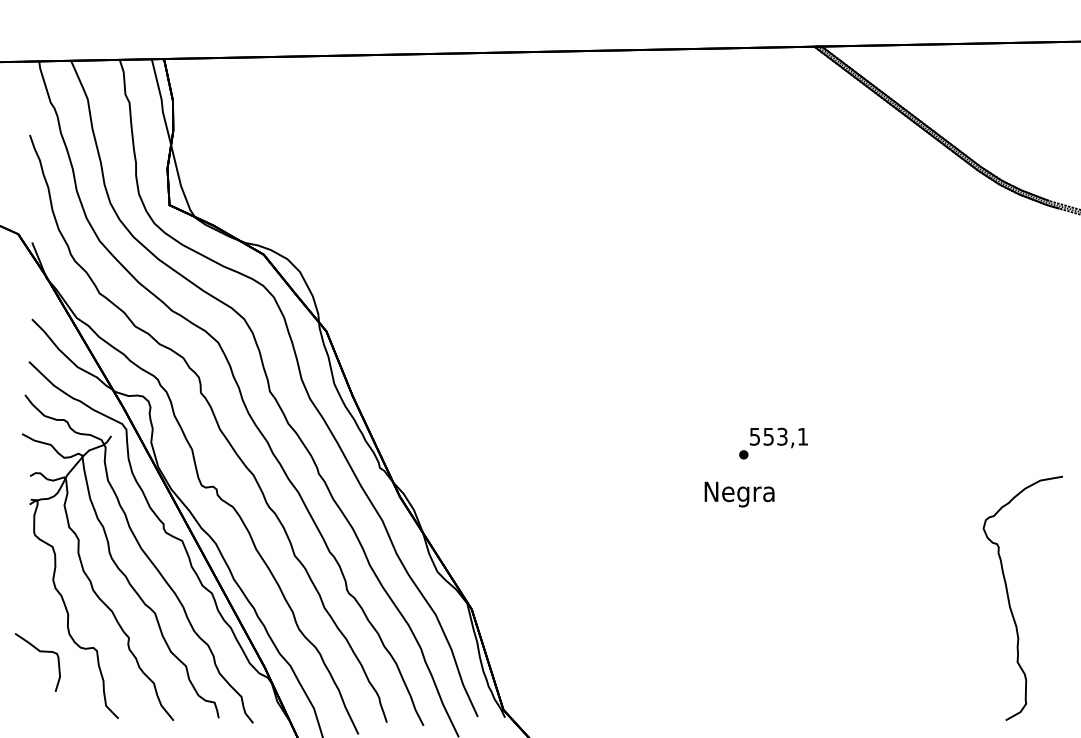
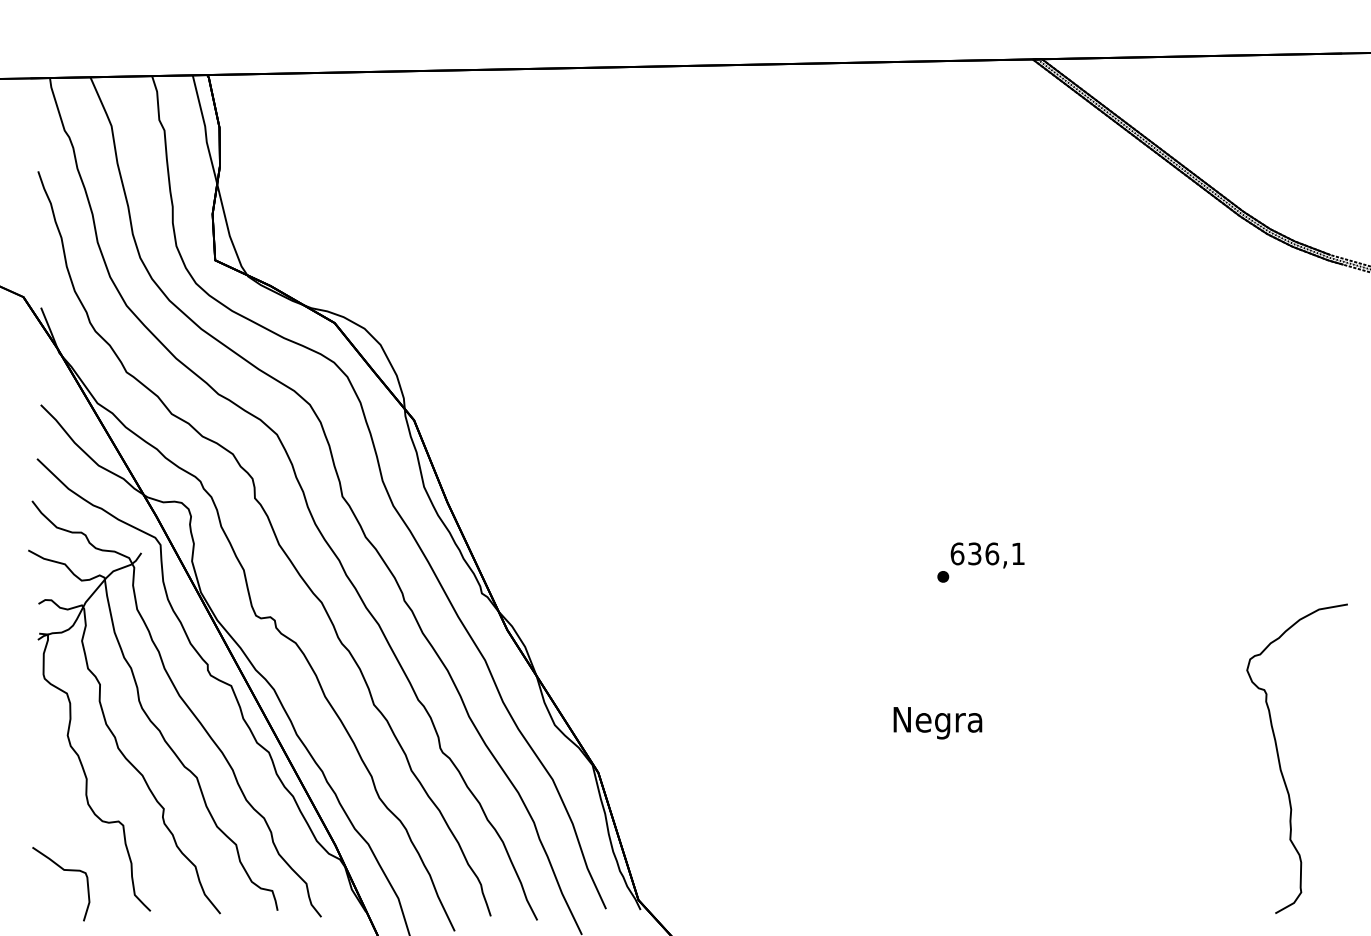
text: (768, 436) -> (974, 553), 553,1 -> 636,1
text: (739, 494) -> (937, 723), moved
curve: (39, 651) -> (63, 870), moved

